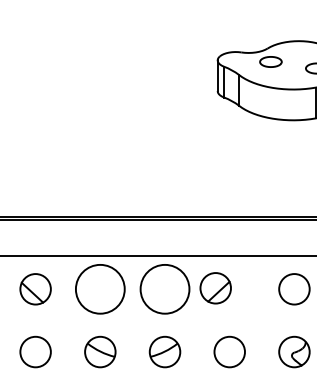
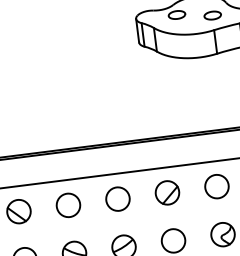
part: (215, 288) -> (167, 193), moved
circle: (100, 289) -> (68, 205), size x0.62
circle: (164, 289) -> (117, 199), size x0.62

